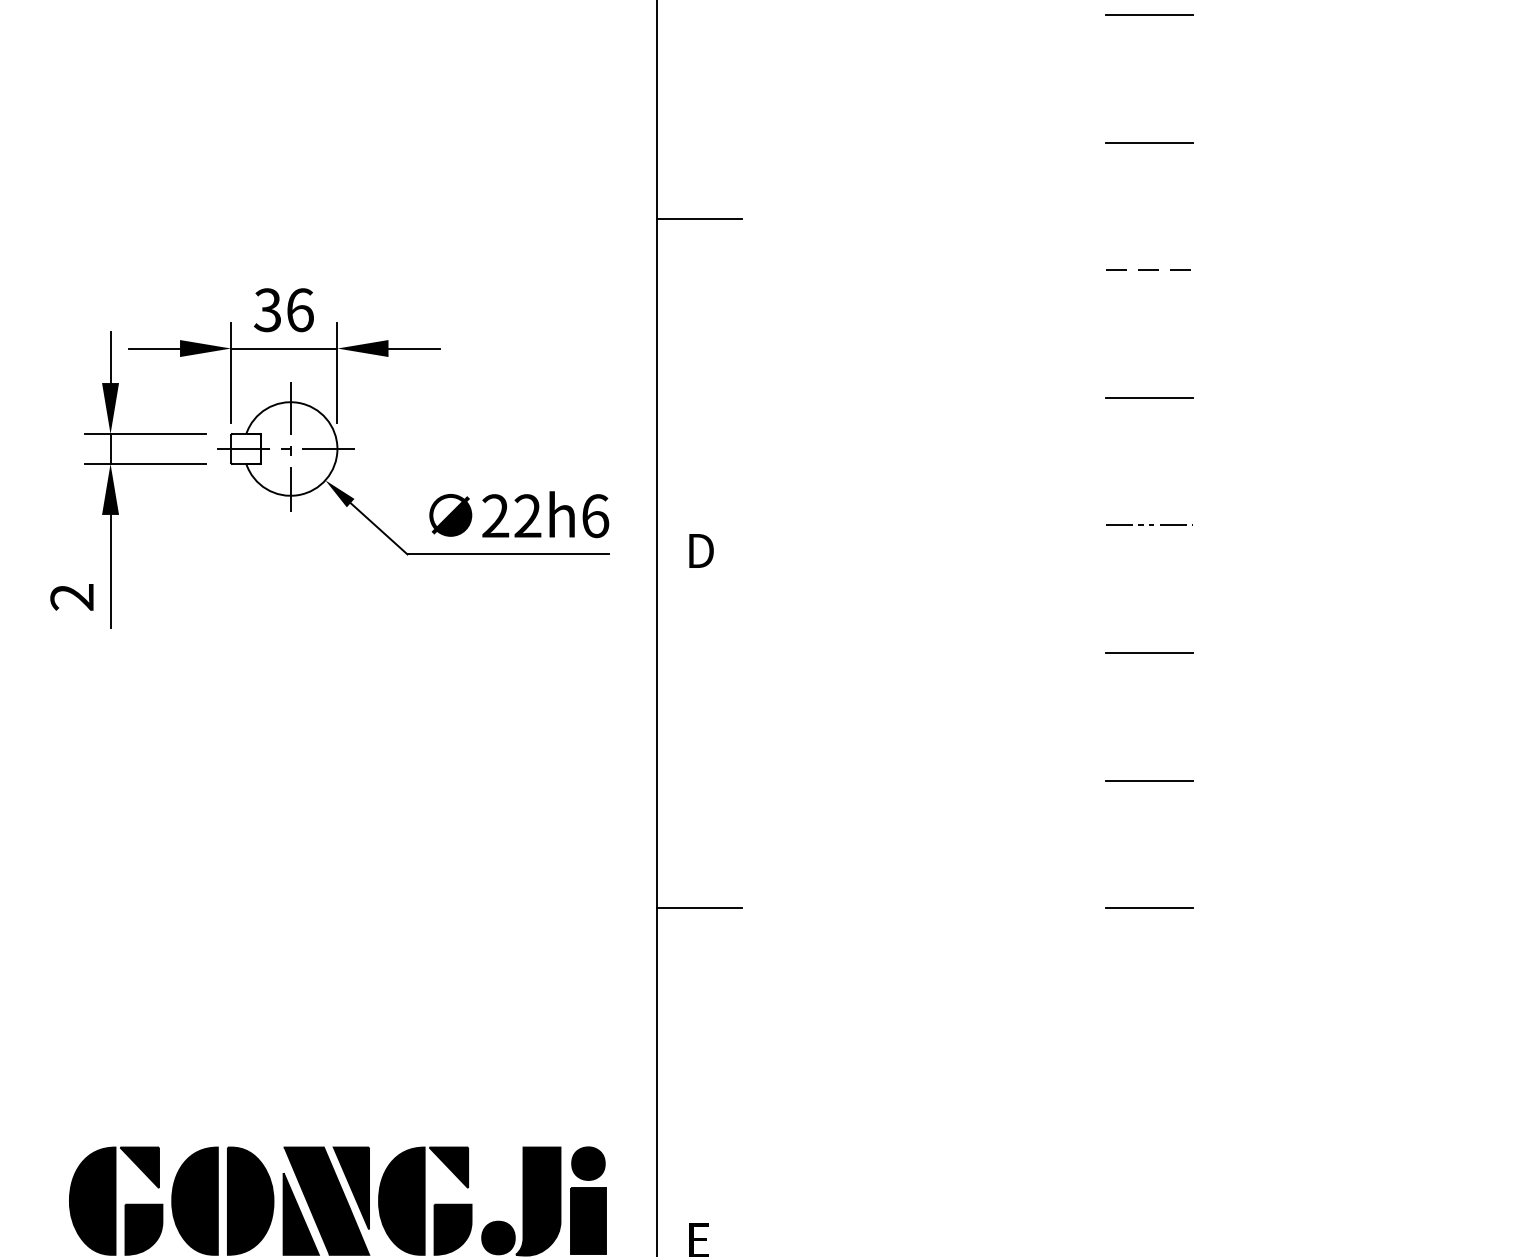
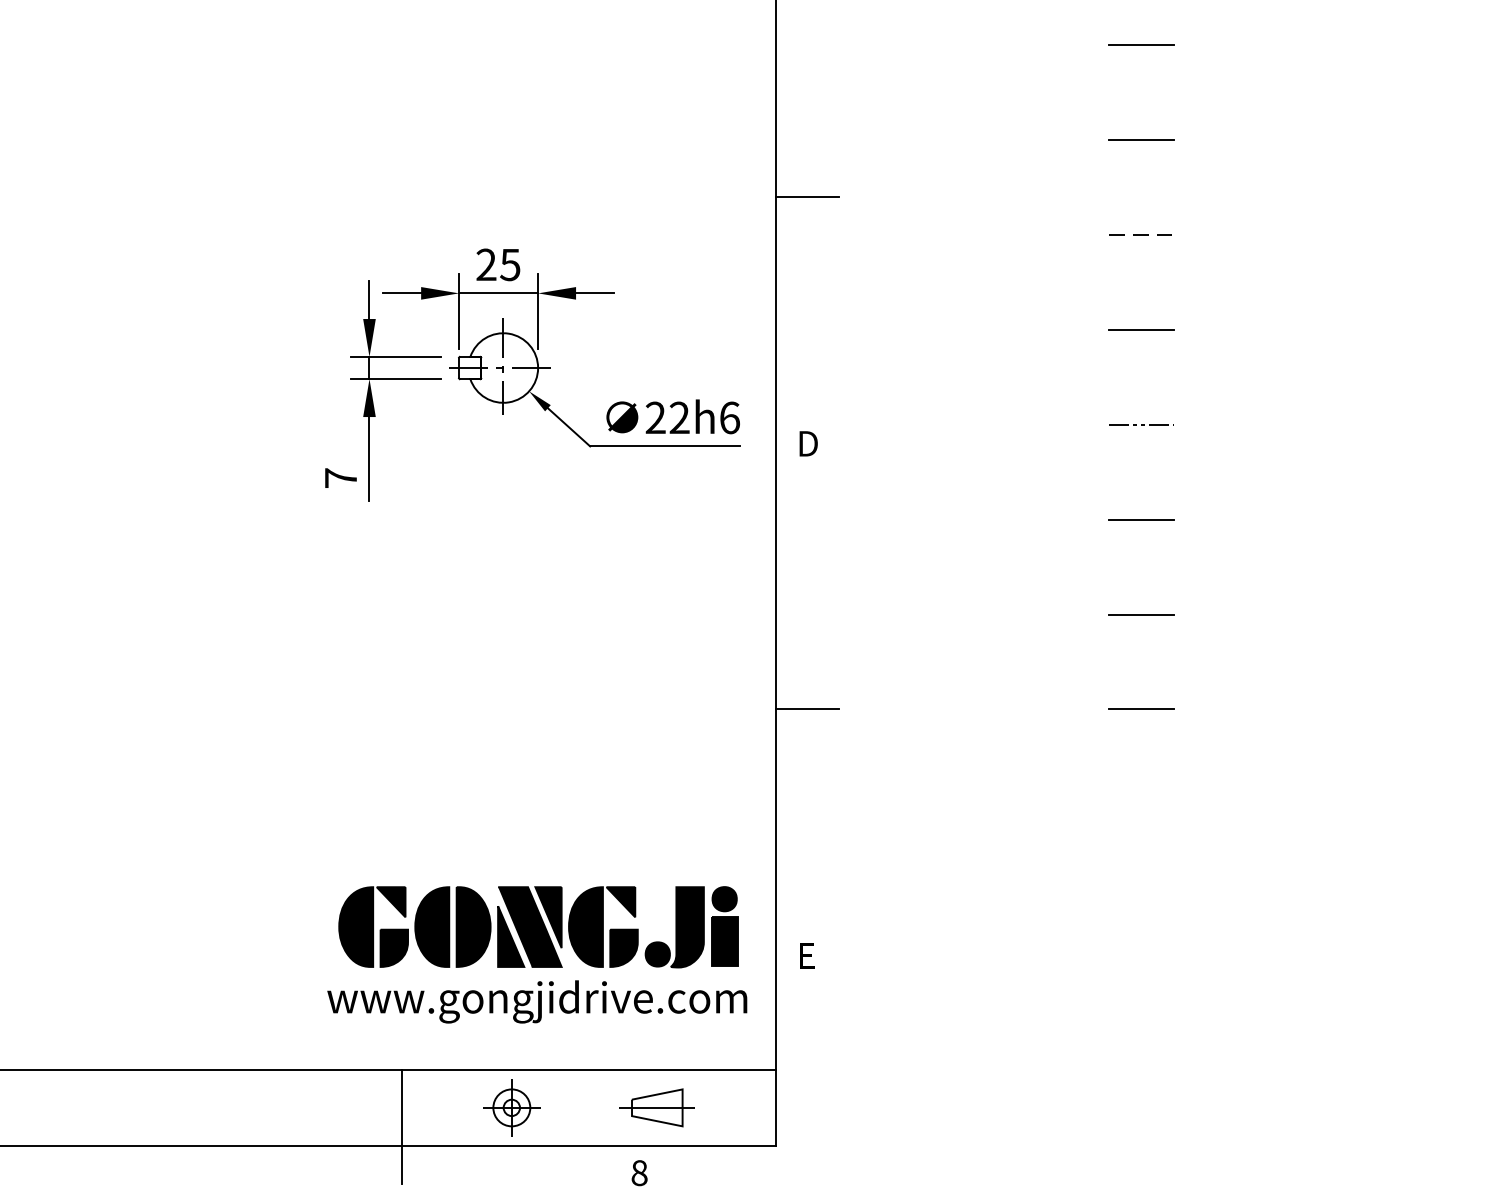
text: (284, 309) -> (498, 264), 36 -> 25
text: (71, 597) -> (340, 478), 2 -> 7

